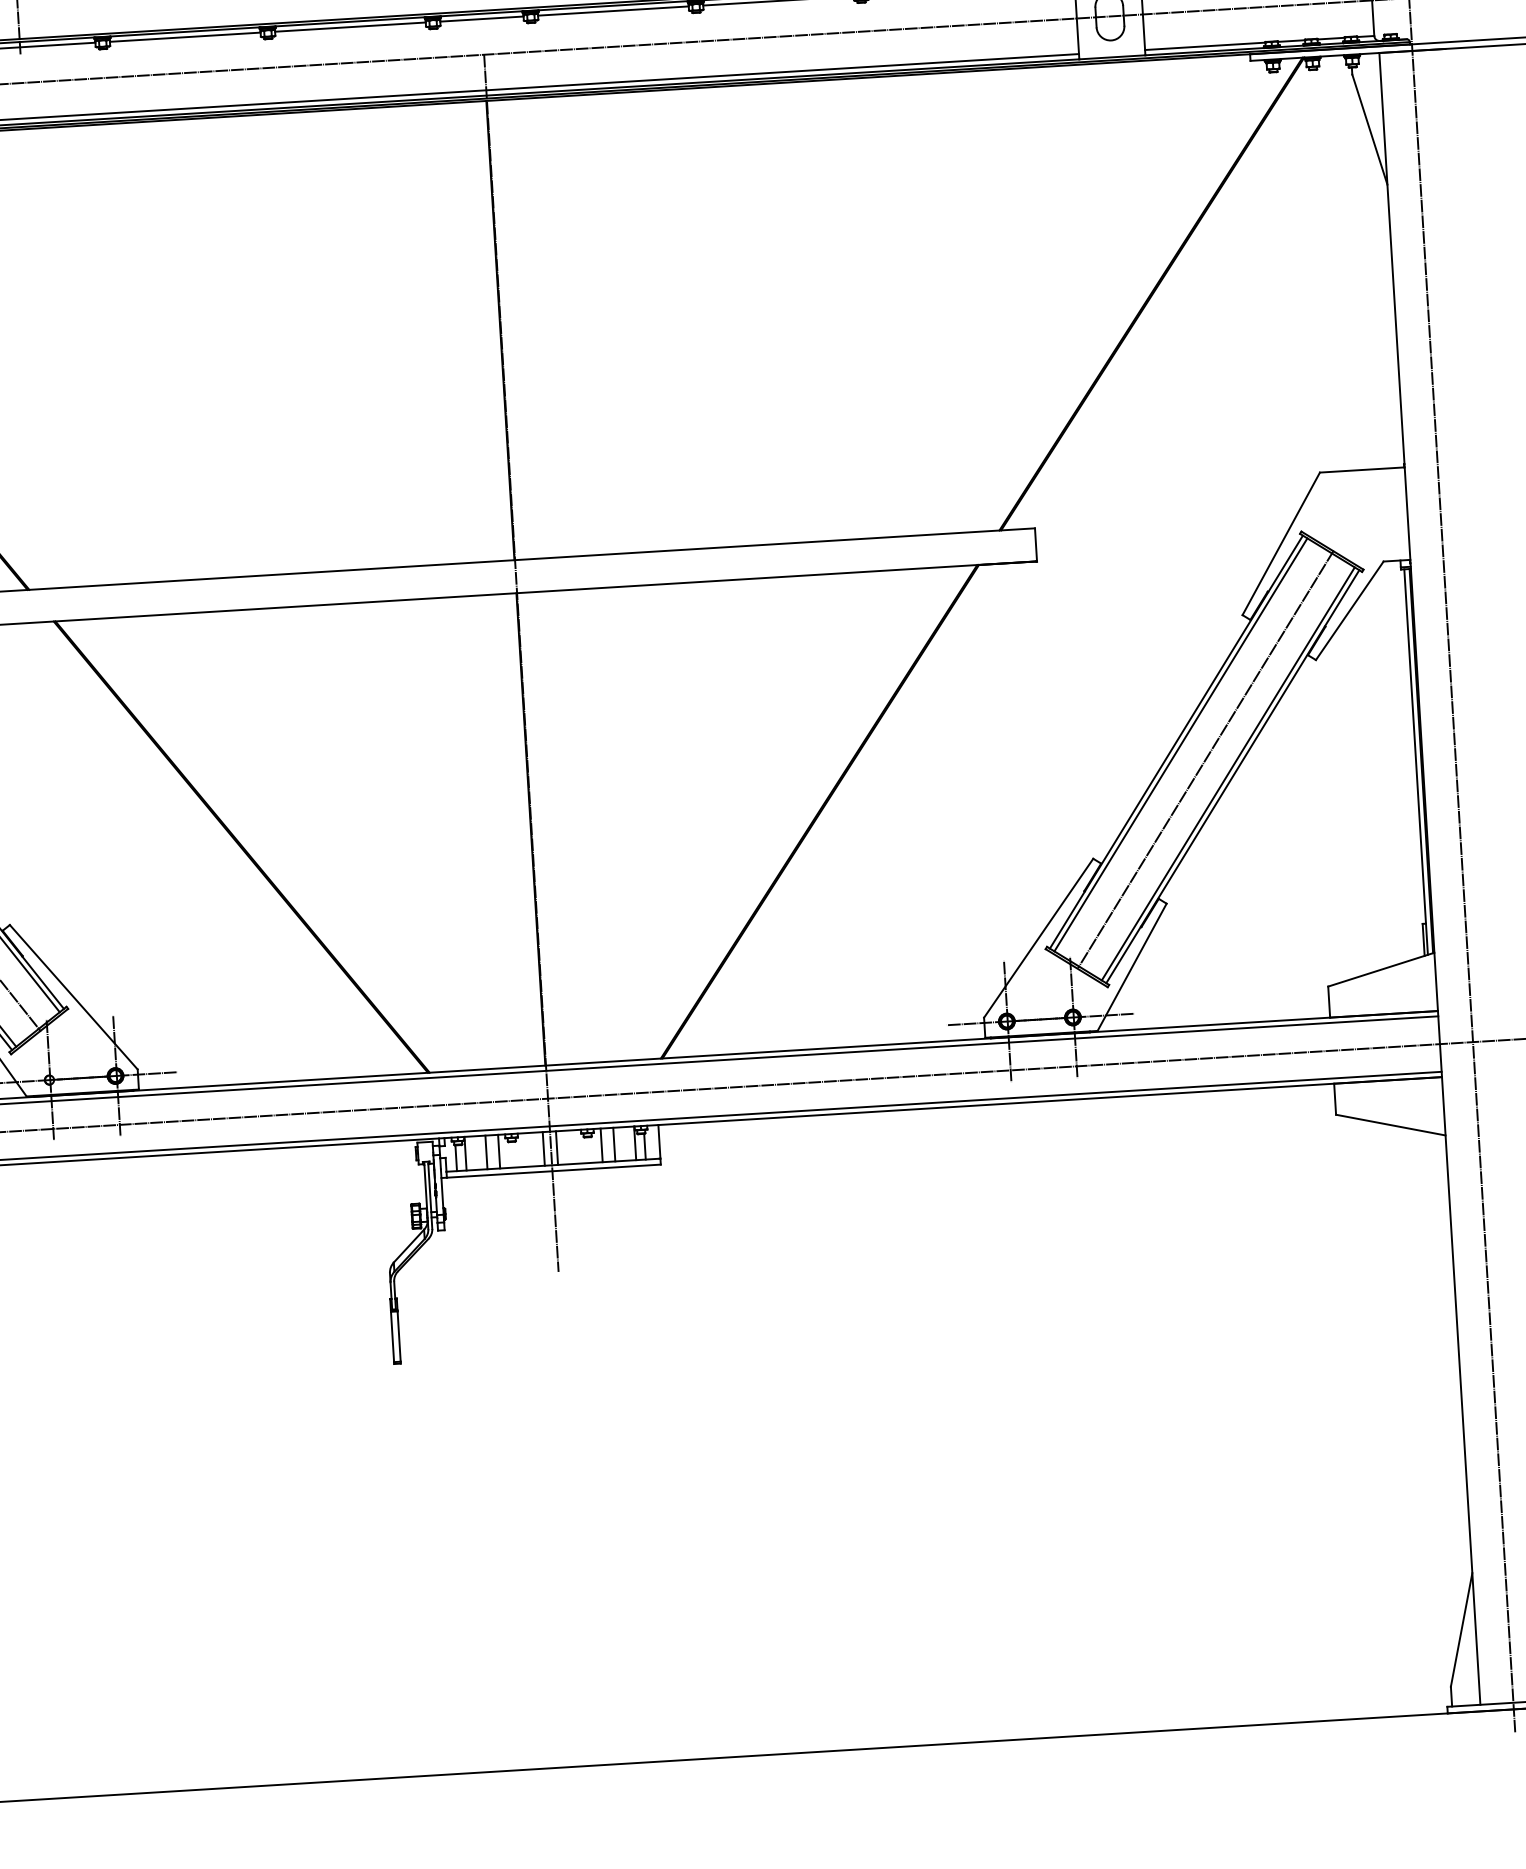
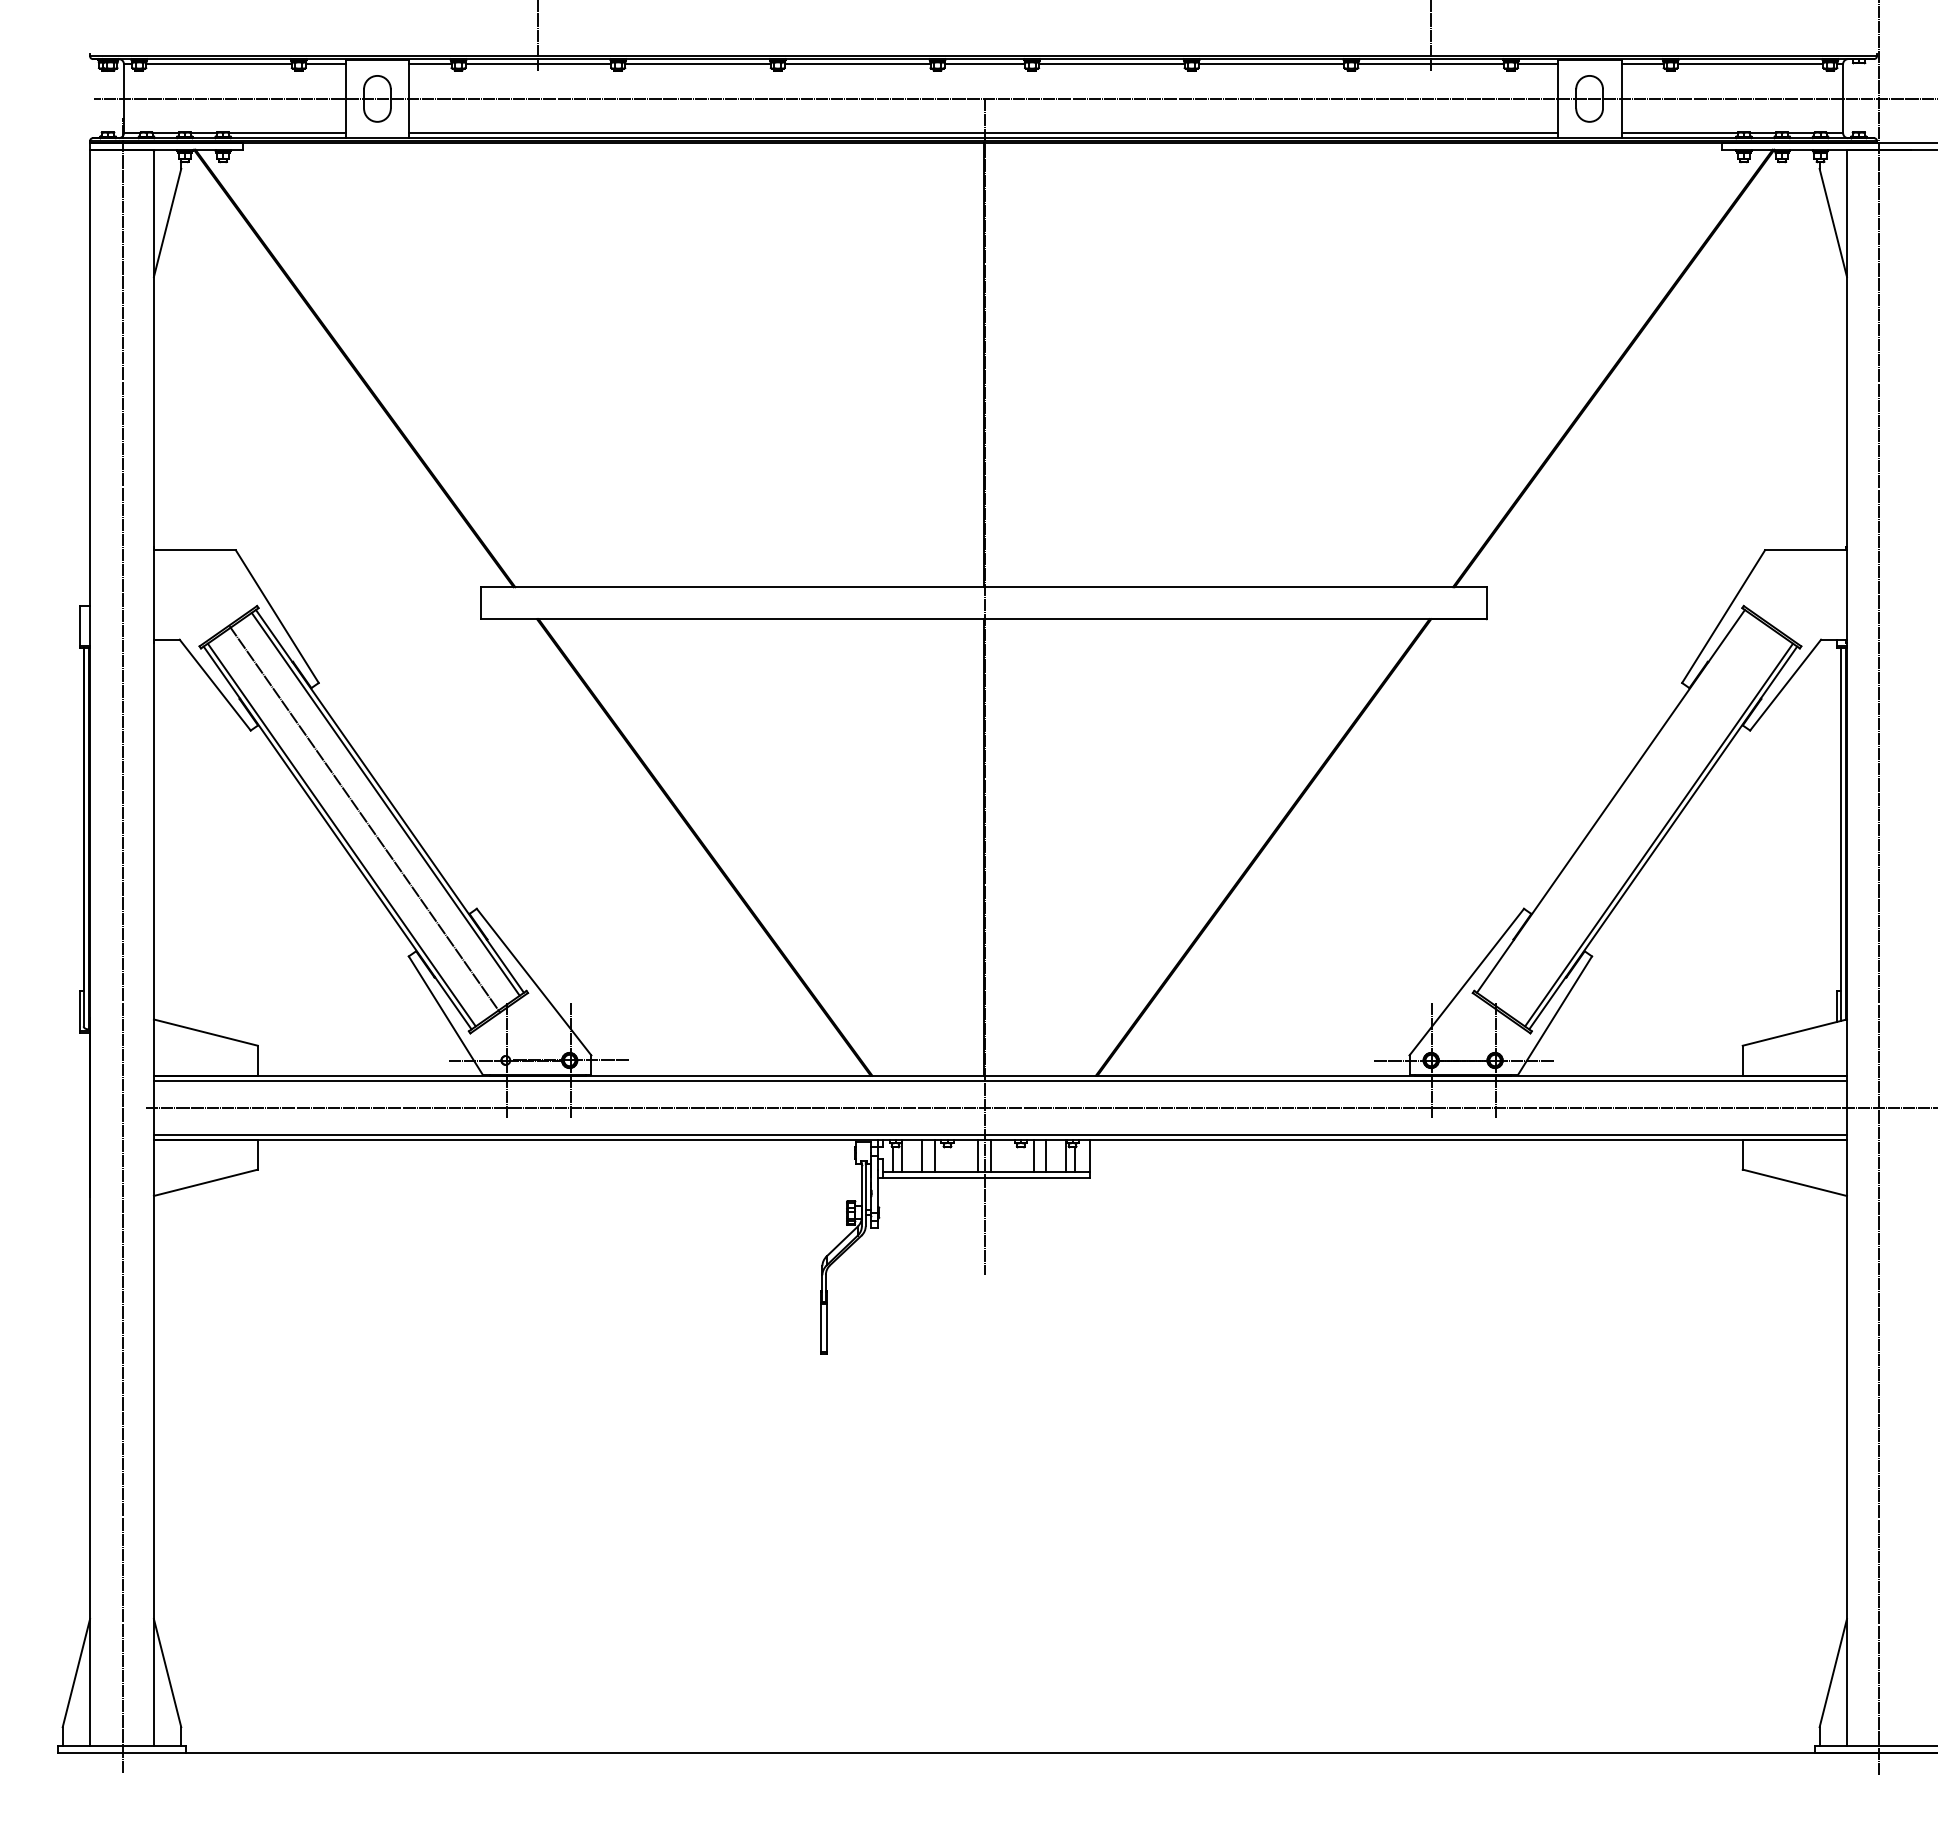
line: (1181, 744) -> (1615, 803), removed
line: (1205, 759) -> (1637, 819), removed

